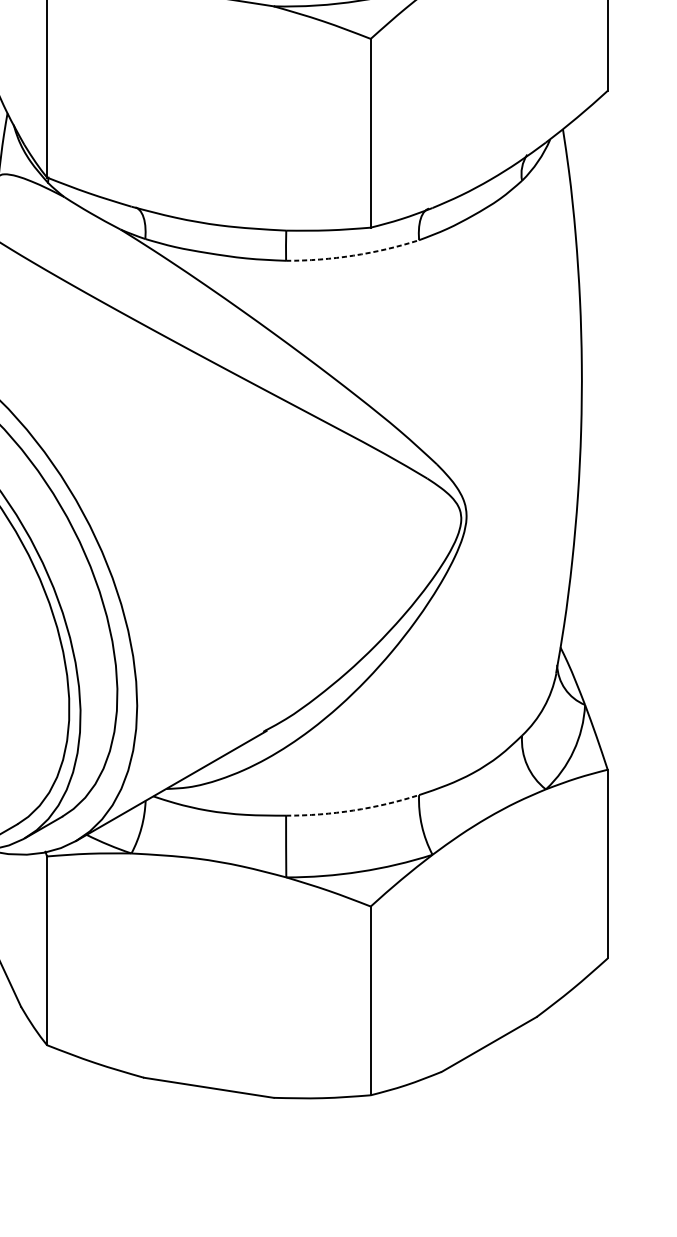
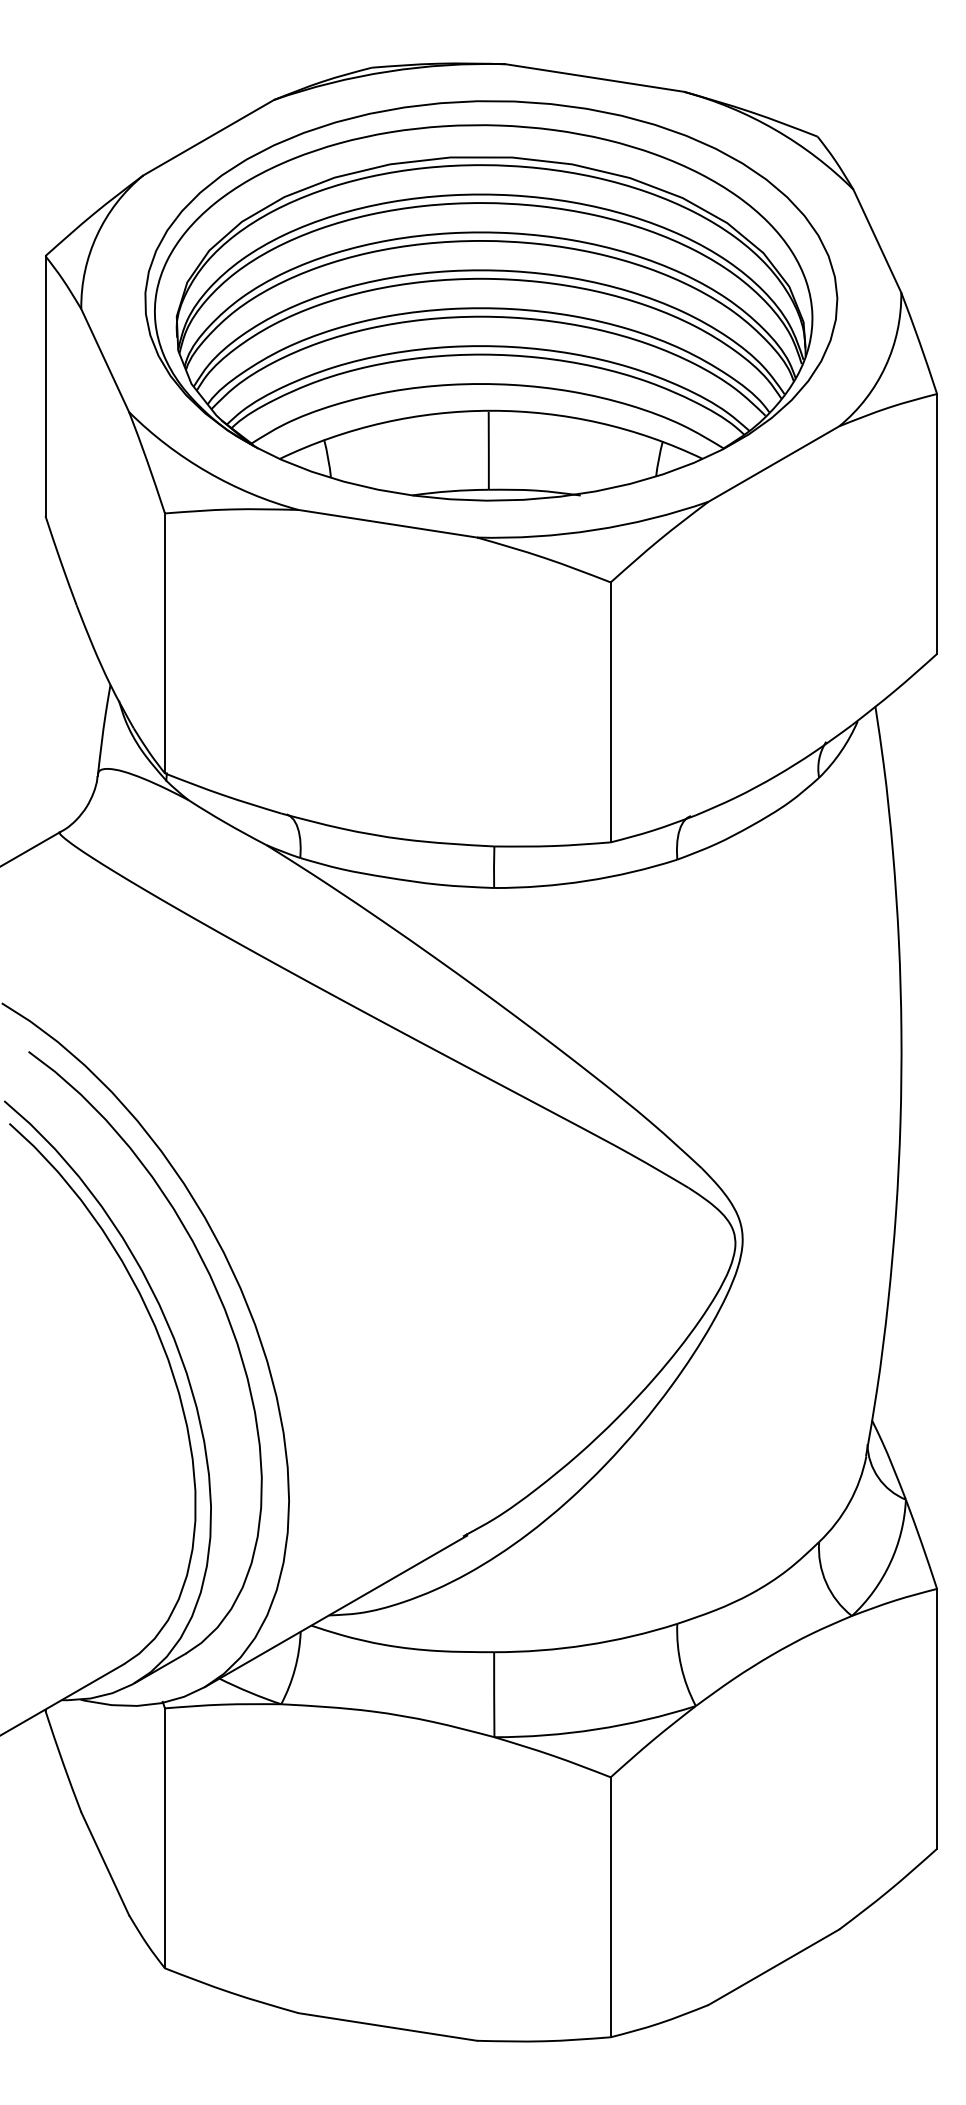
arc: (353, 255) -> (586, 880), dashed -> solid
arc: (353, 810) -> (586, 1645), dashed -> solid

